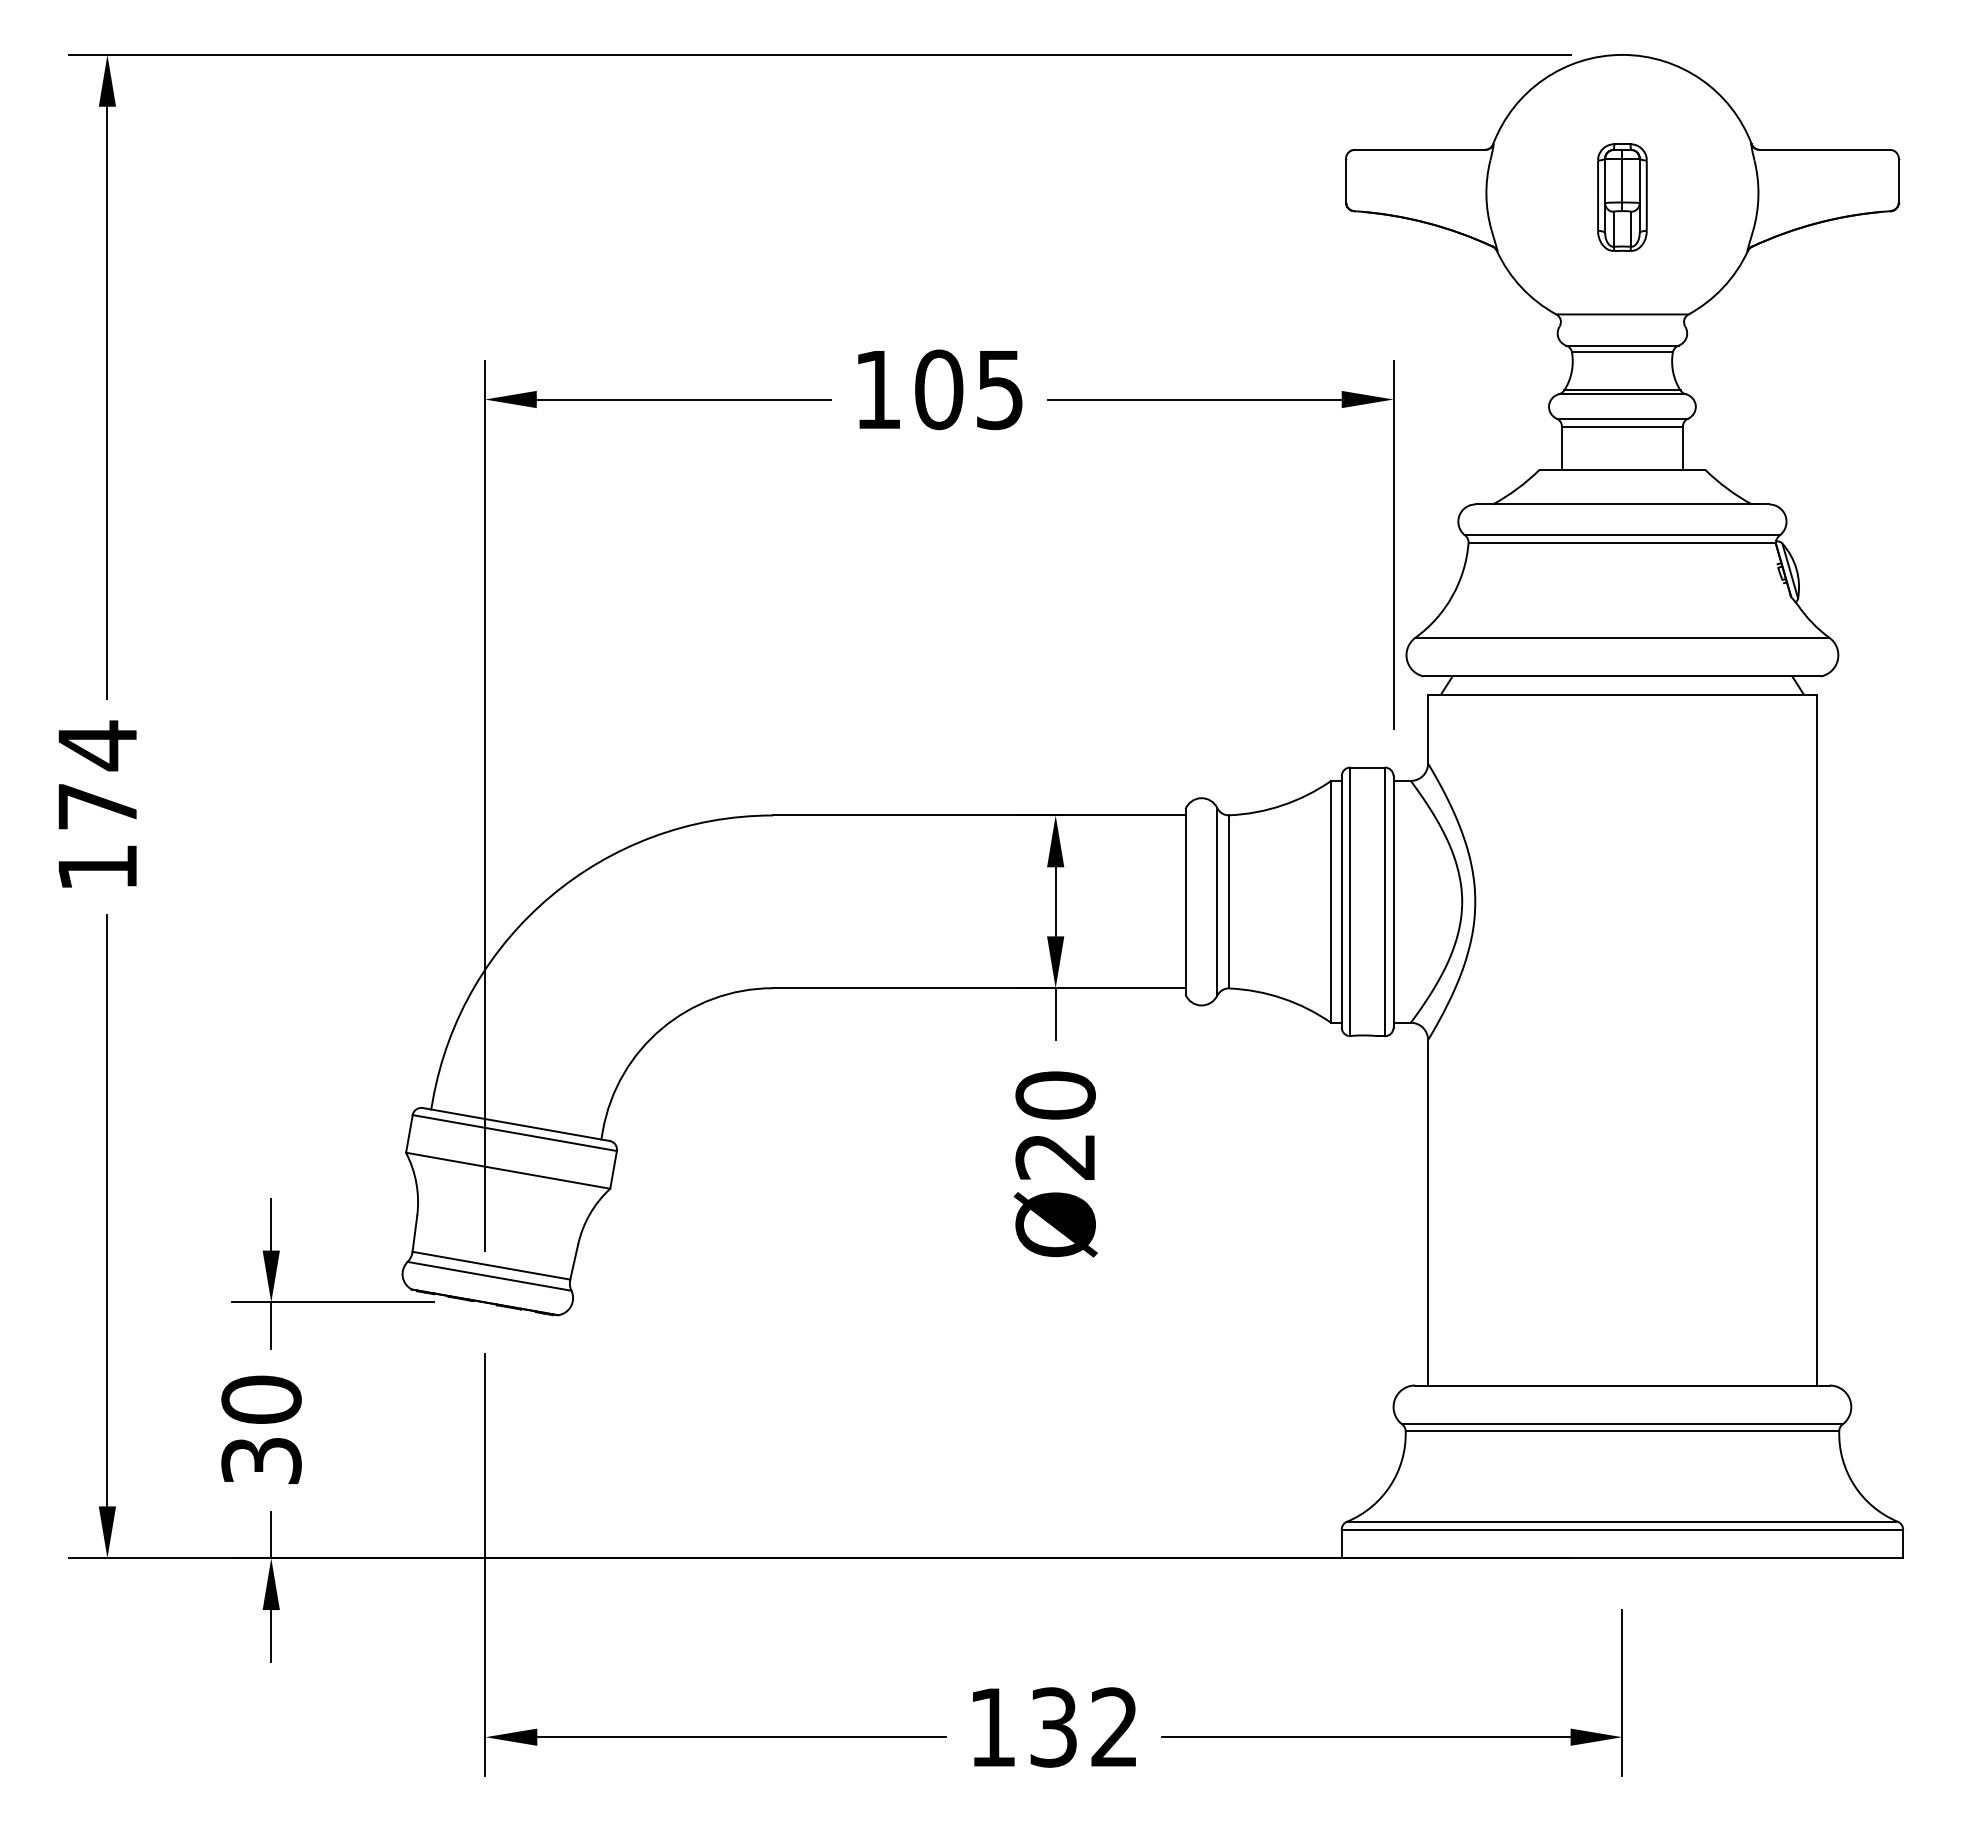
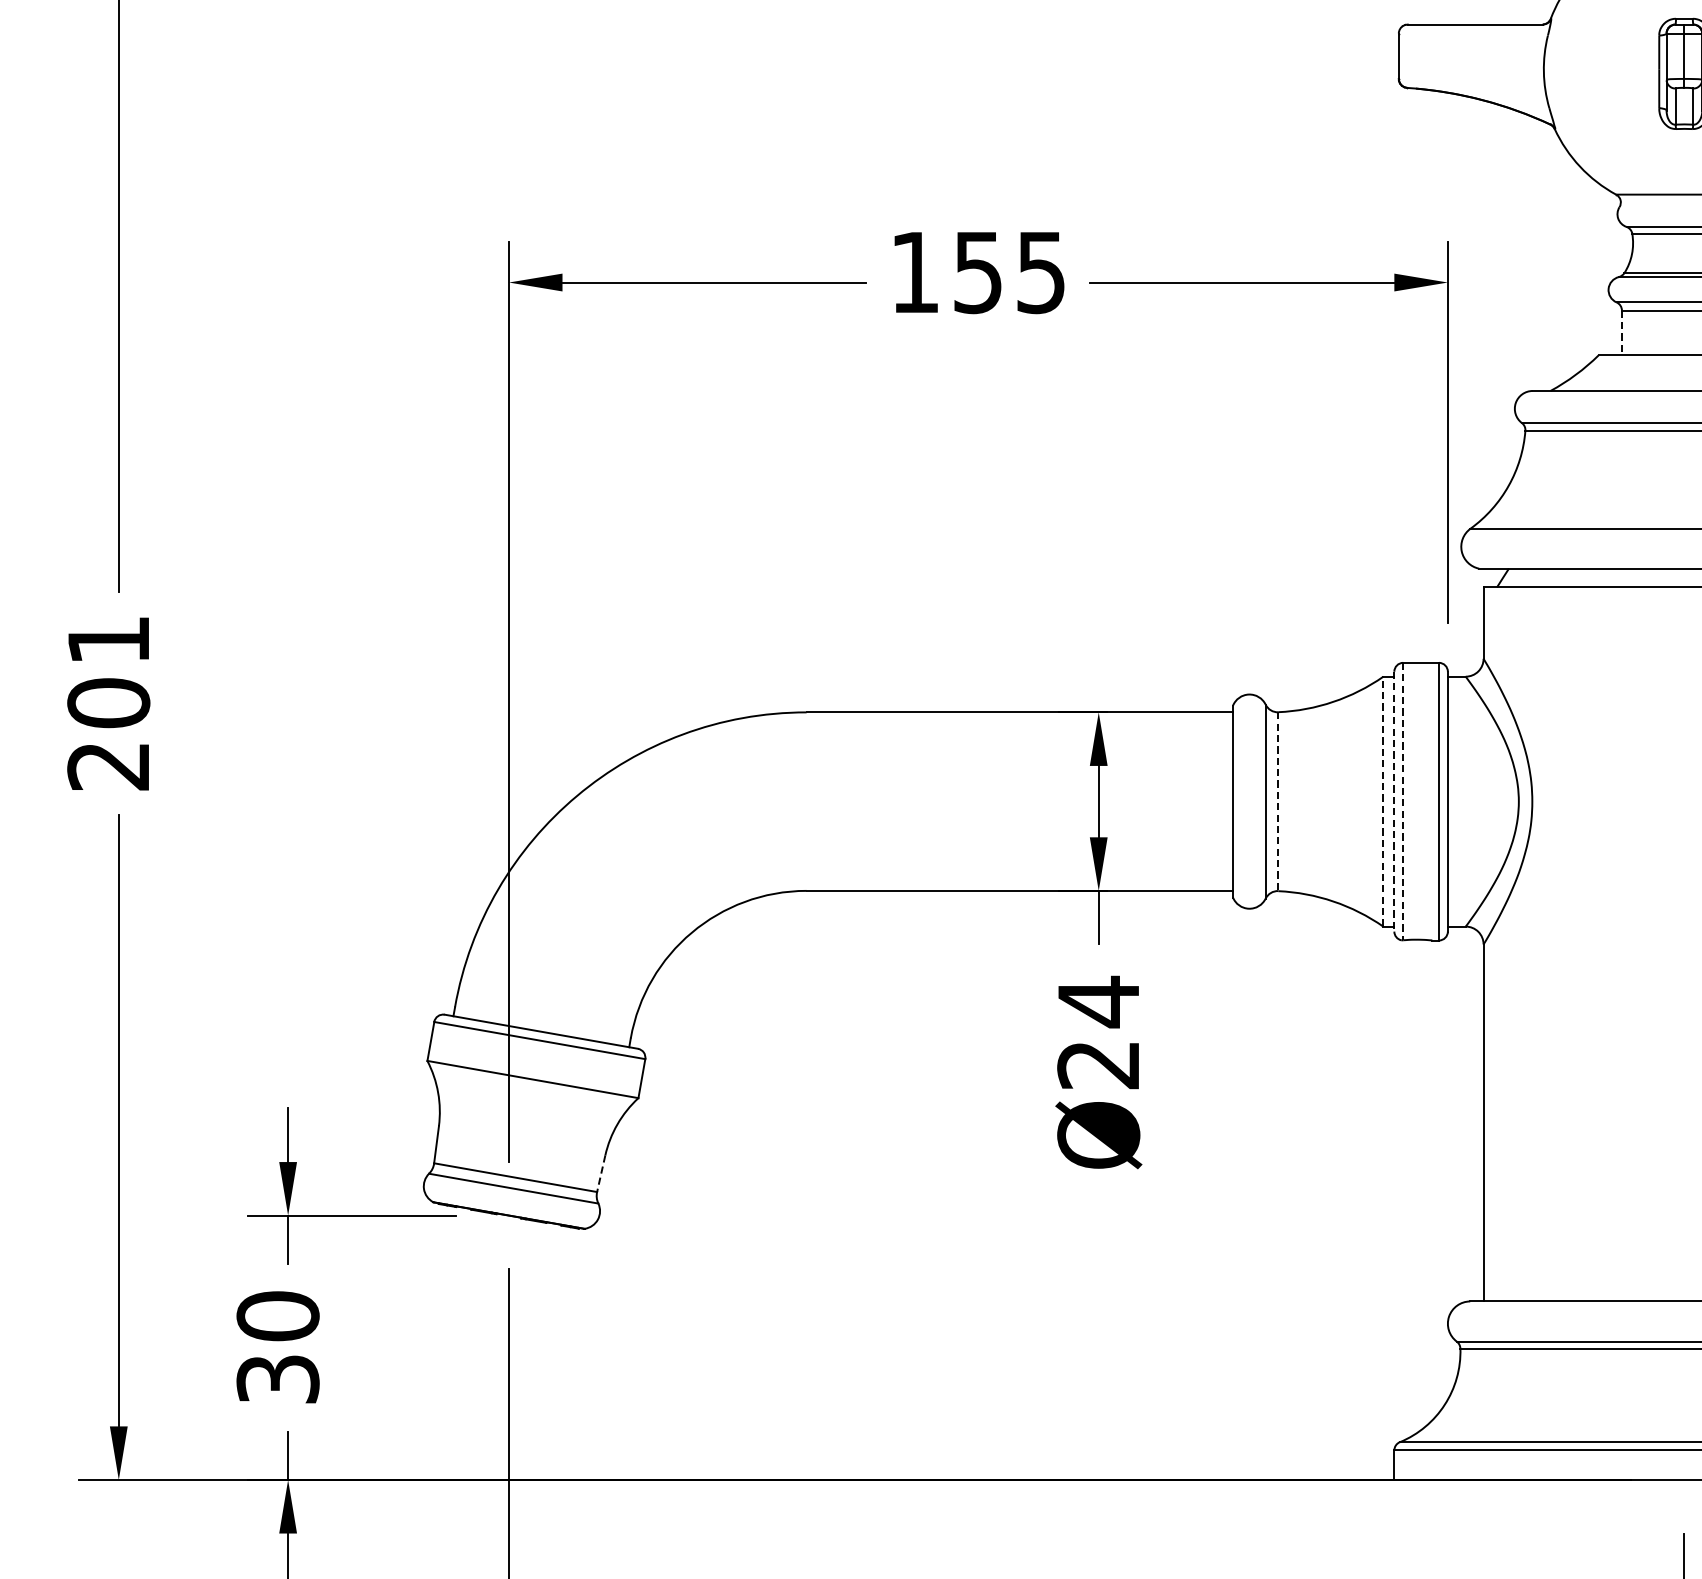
text: (939, 389) -> (978, 272), 105 -> 155
line: (1561, 448) -> (1621, 333), solid -> dashed
text: (97, 805) -> (108, 702), 174 -> 201
line: (1229, 901) -> (1278, 801), solid -> dashed
line: (1331, 901) -> (1383, 801), solid -> dashed
line: (1341, 901) -> (1394, 801), solid -> dashed
line: (1350, 902) -> (1403, 802), solid -> dashed
text: (1055, 1095) -> (1098, 1001), 20 -> 24
line: (574, 1262) -> (601, 1174), solid -> dashed

